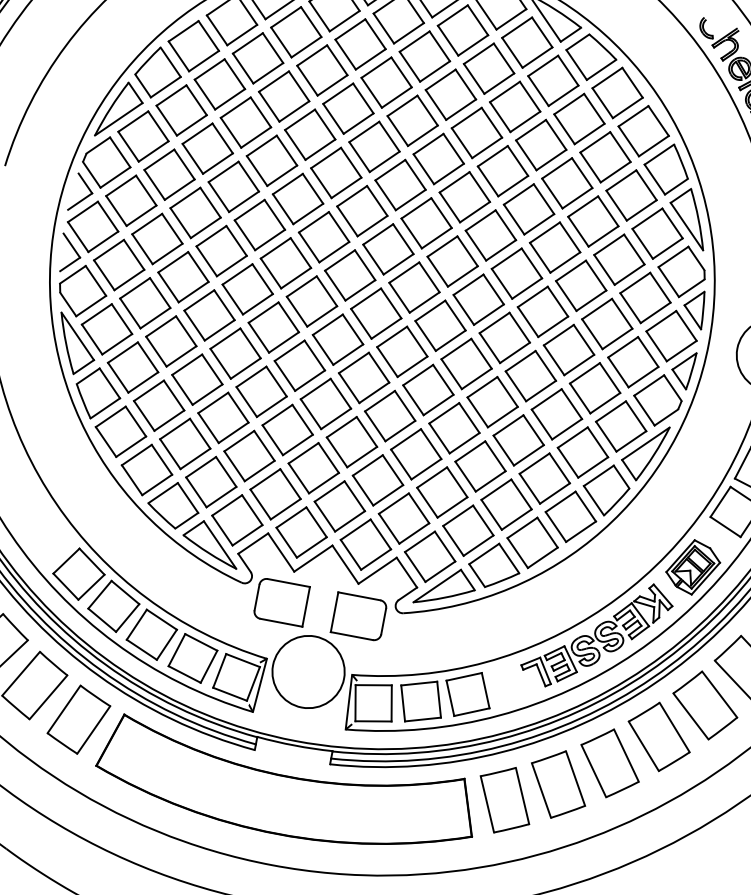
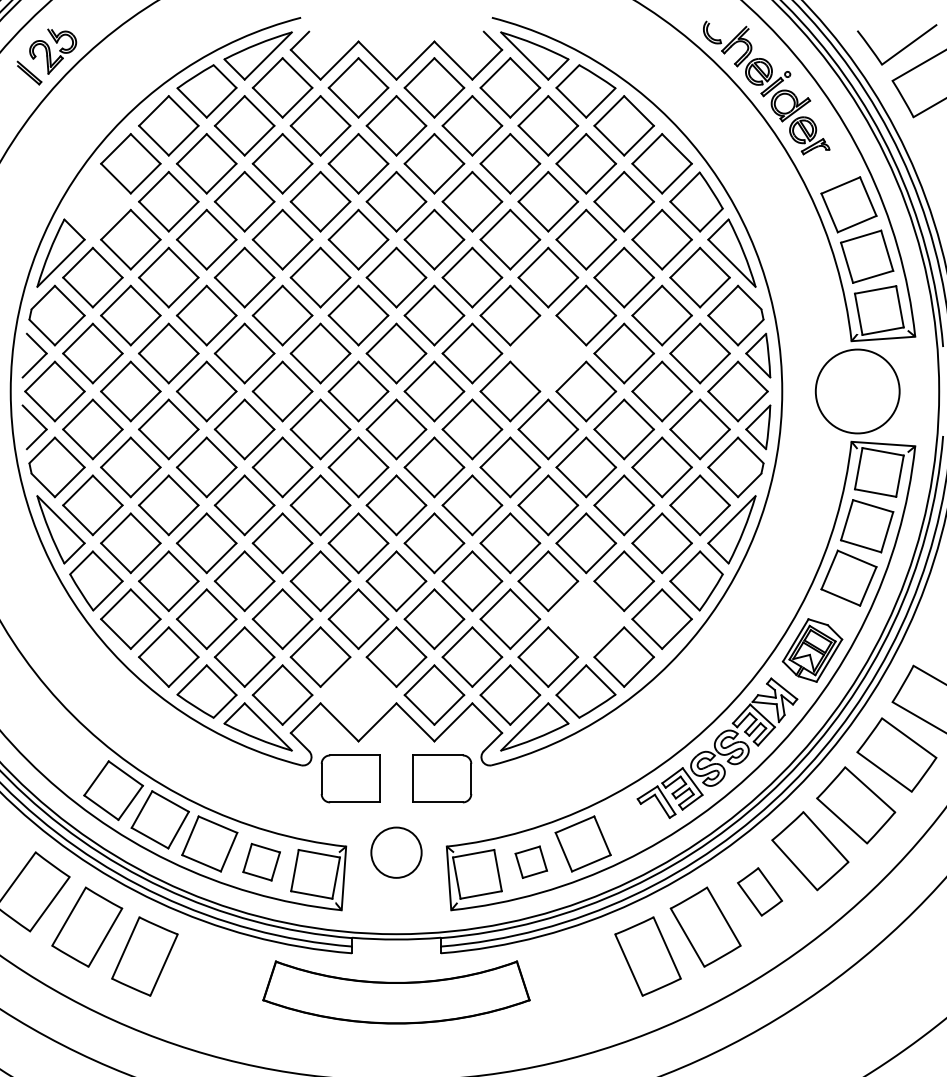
part: (158, 72) -> (96, 201), removed
part: (517, 273) -> (548, 353), removed
part: (506, 504) -> (586, 618), removed
part: (301, 531) -> (358, 694), removed
part: (192, 658) -> (261, 862), size x0.7
circle: (308, 671) -> (396, 852), size x0.6
part: (421, 701) -> (531, 862), size x0.6
part: (609, 762) -> (759, 891), size x0.6
part: (286, 790) -> (396, 992), size x0.6

